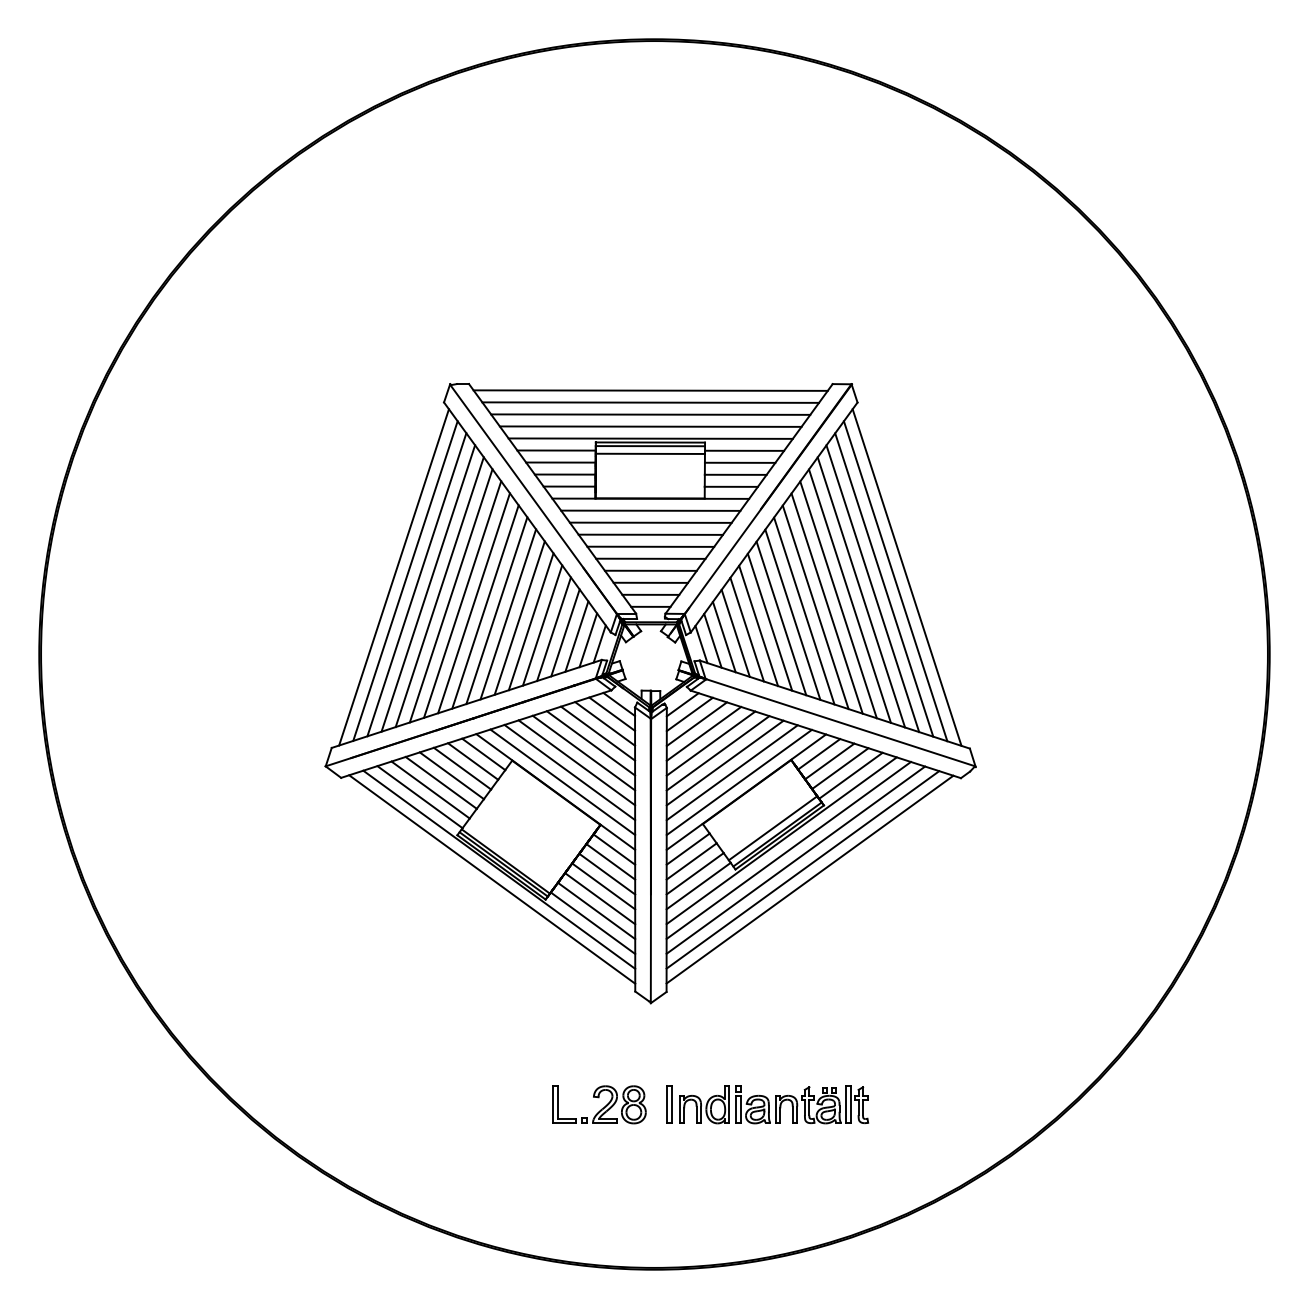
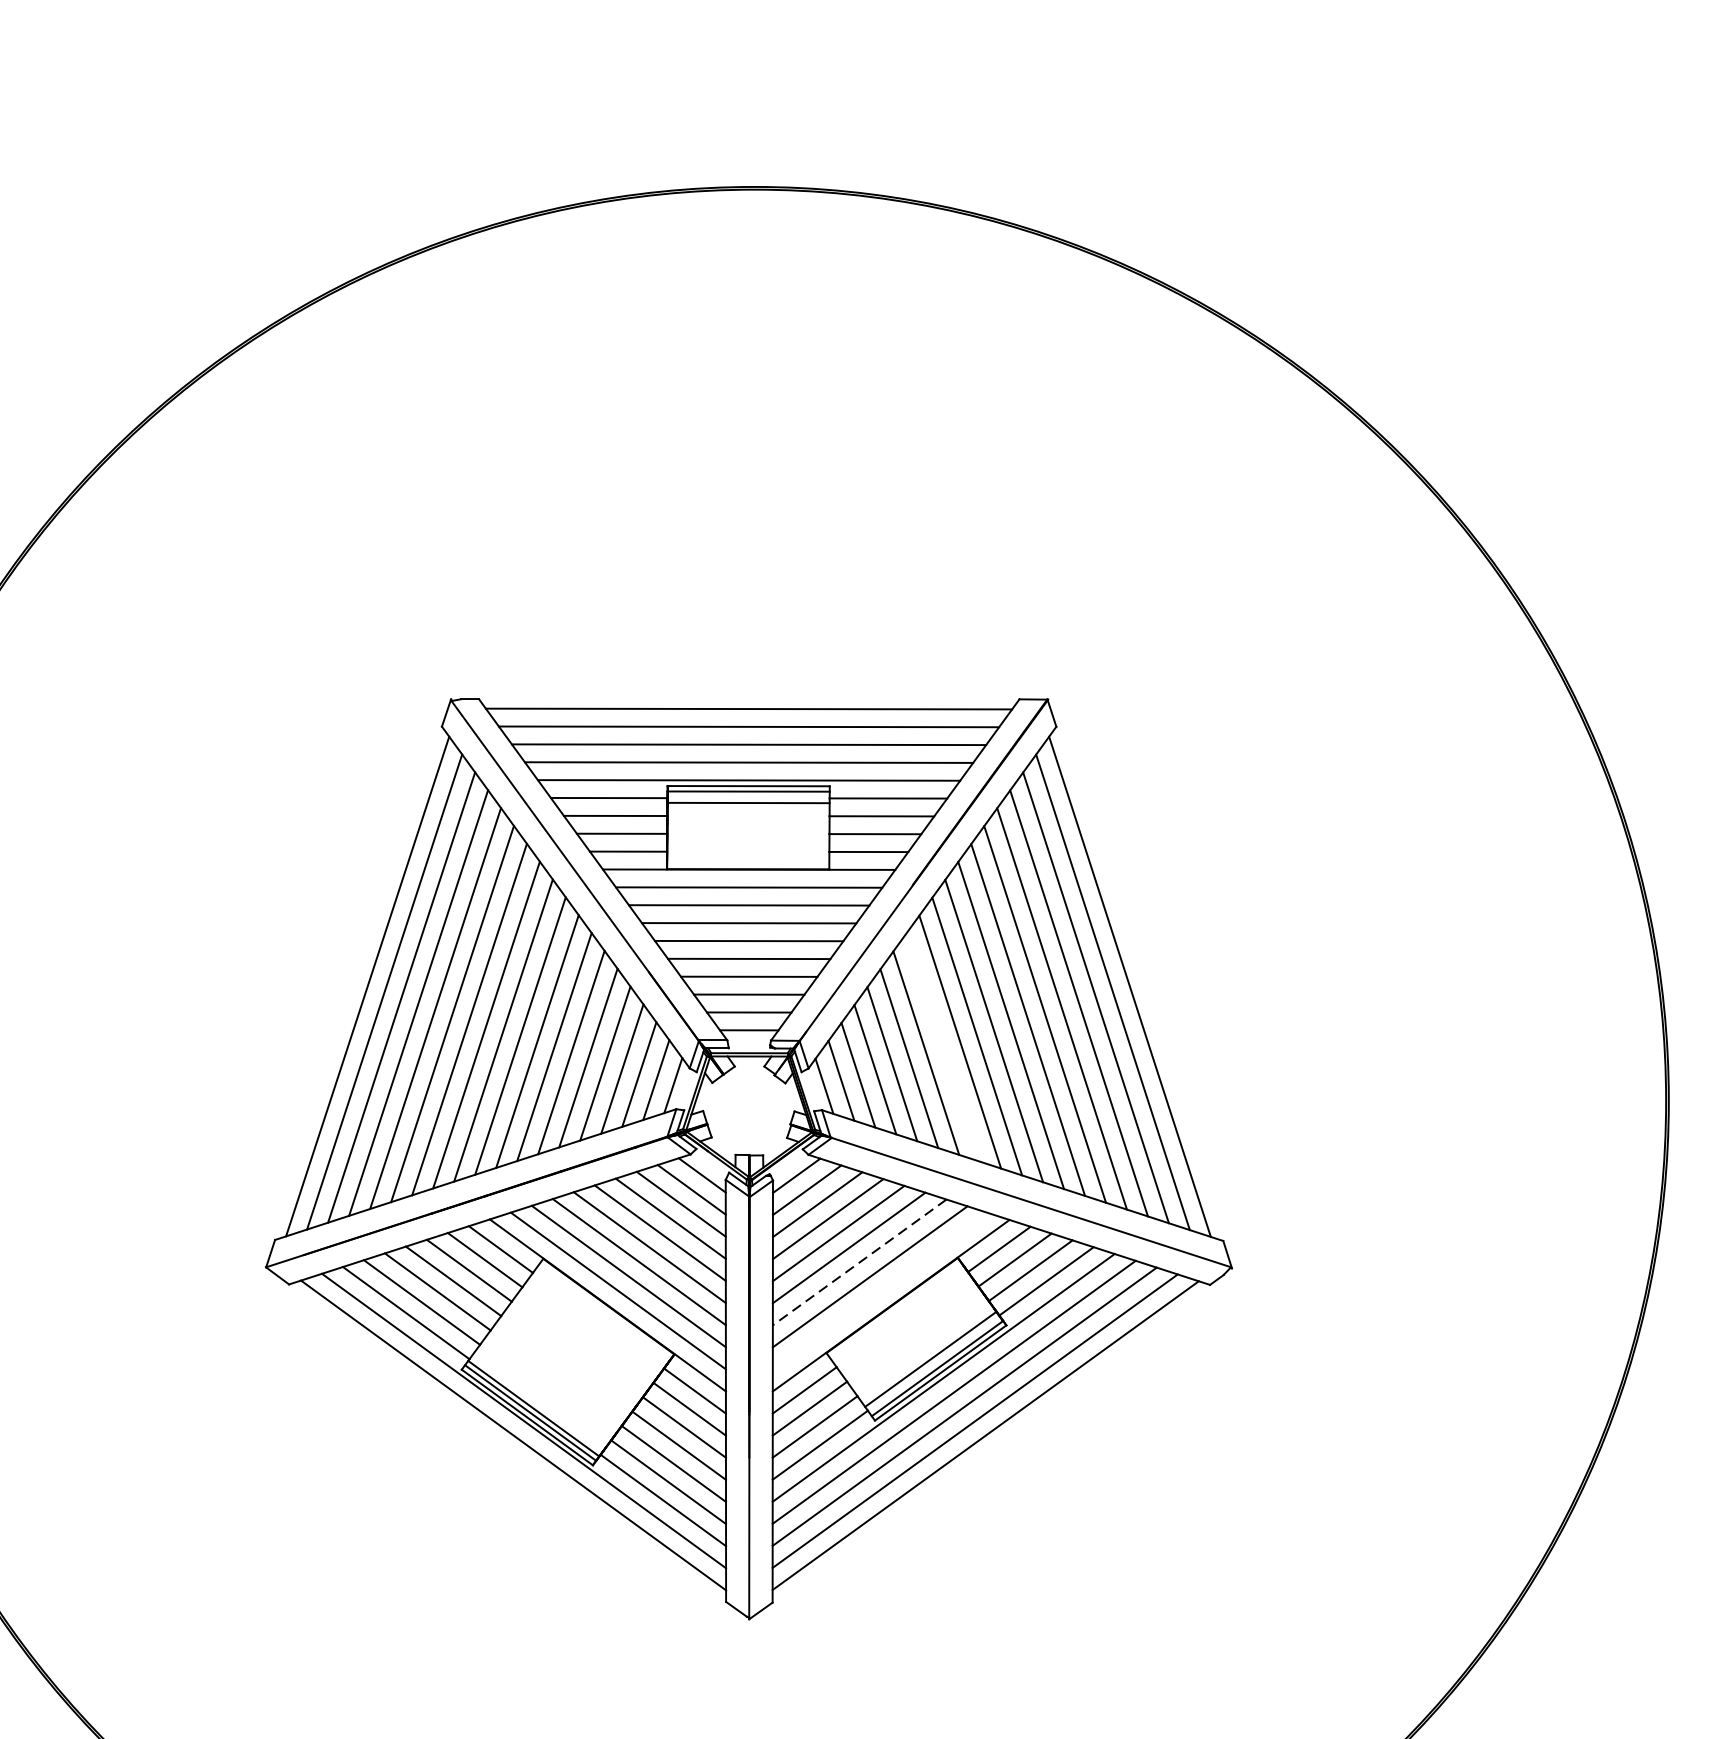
line: (781, 618) -> (943, 1047), removed
line: (724, 763) -> (858, 1263), solid -> dashed
line: (738, 782) -> (879, 1291), removed

